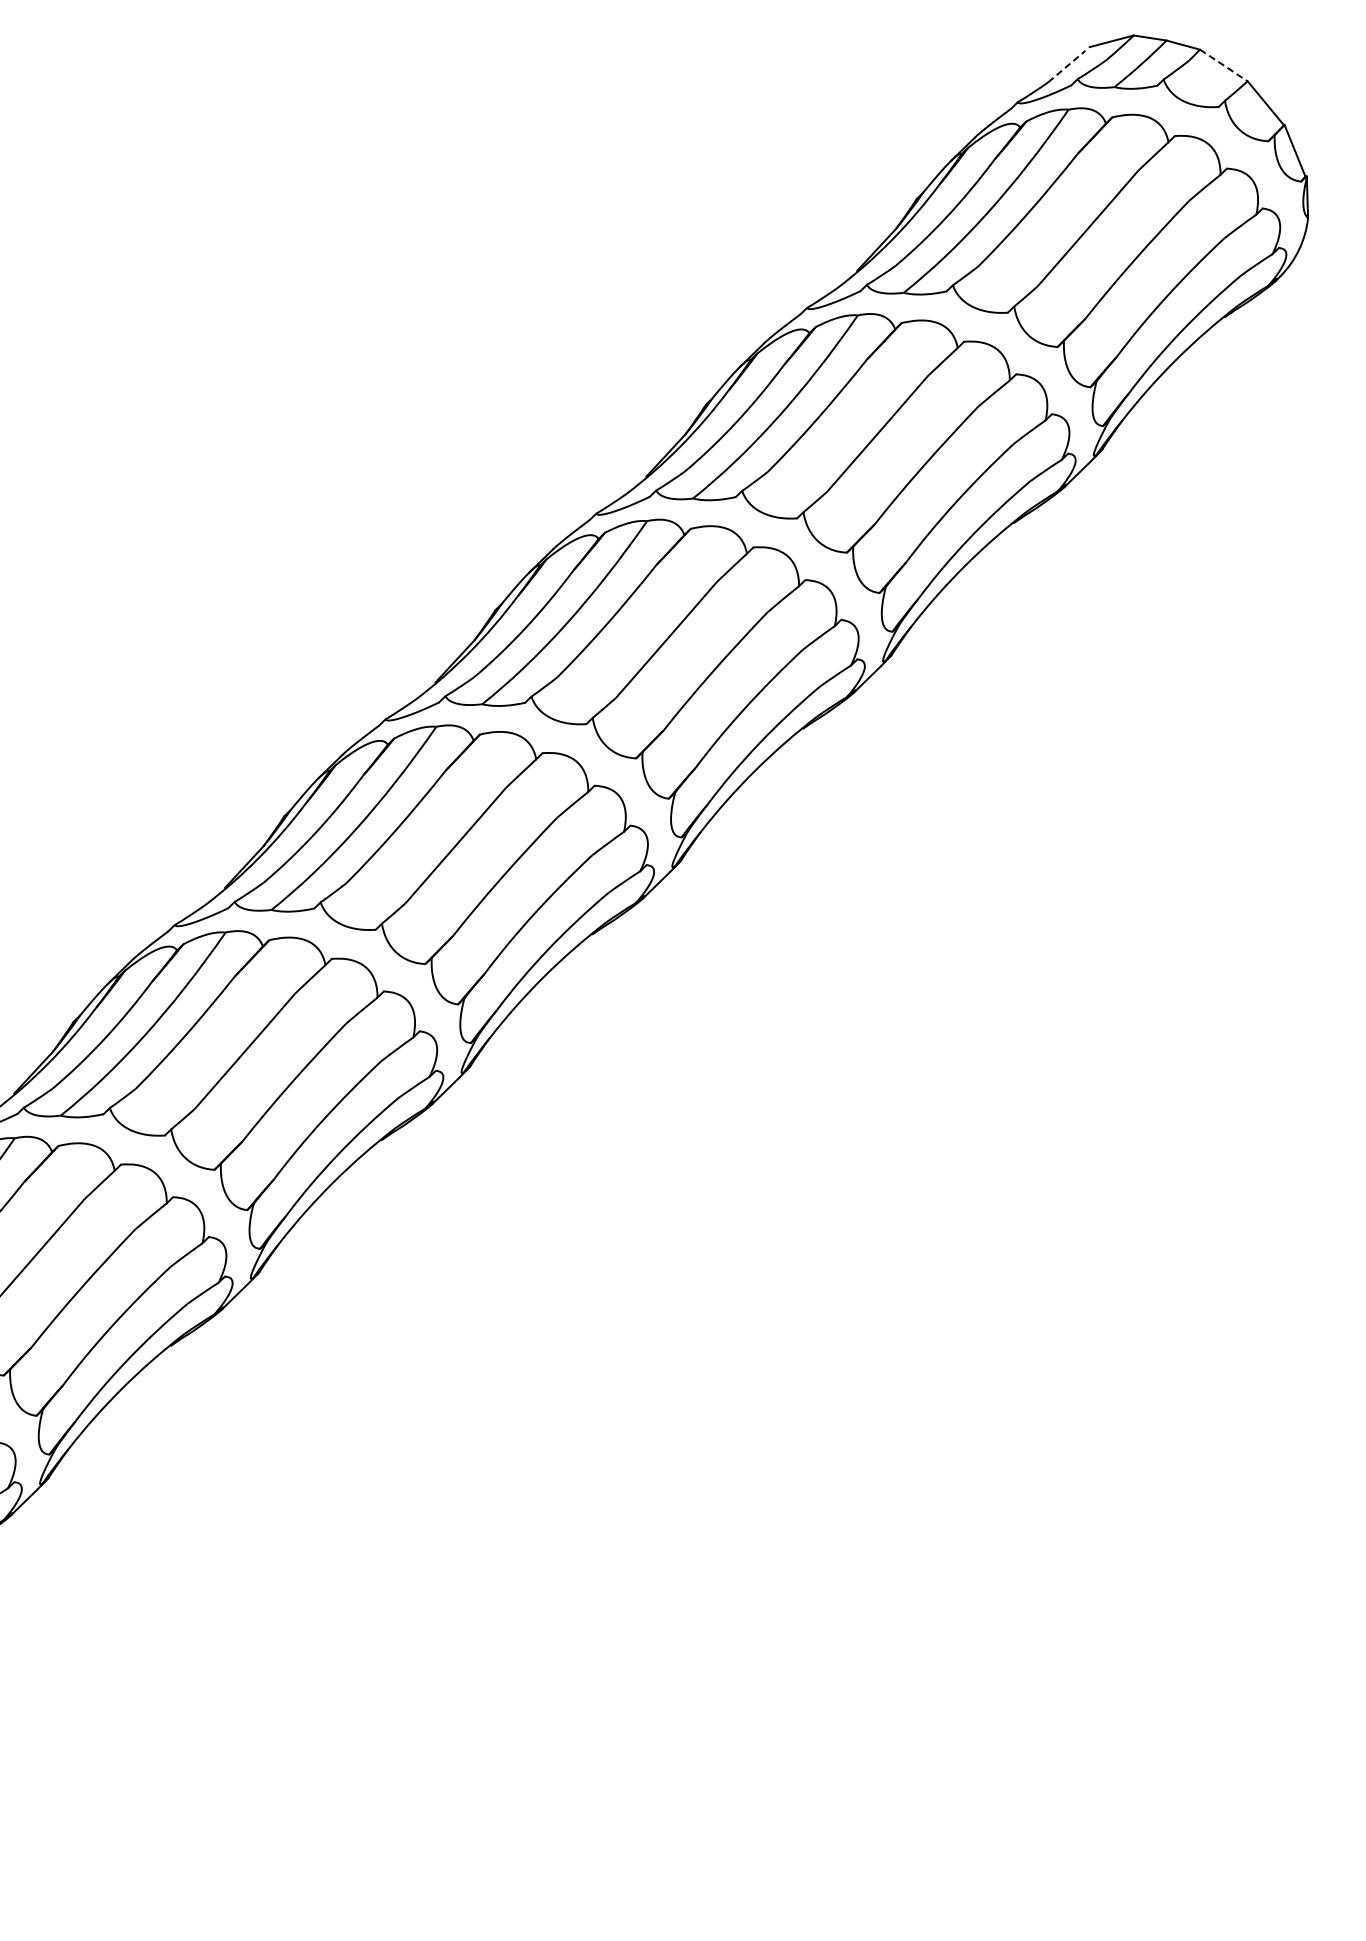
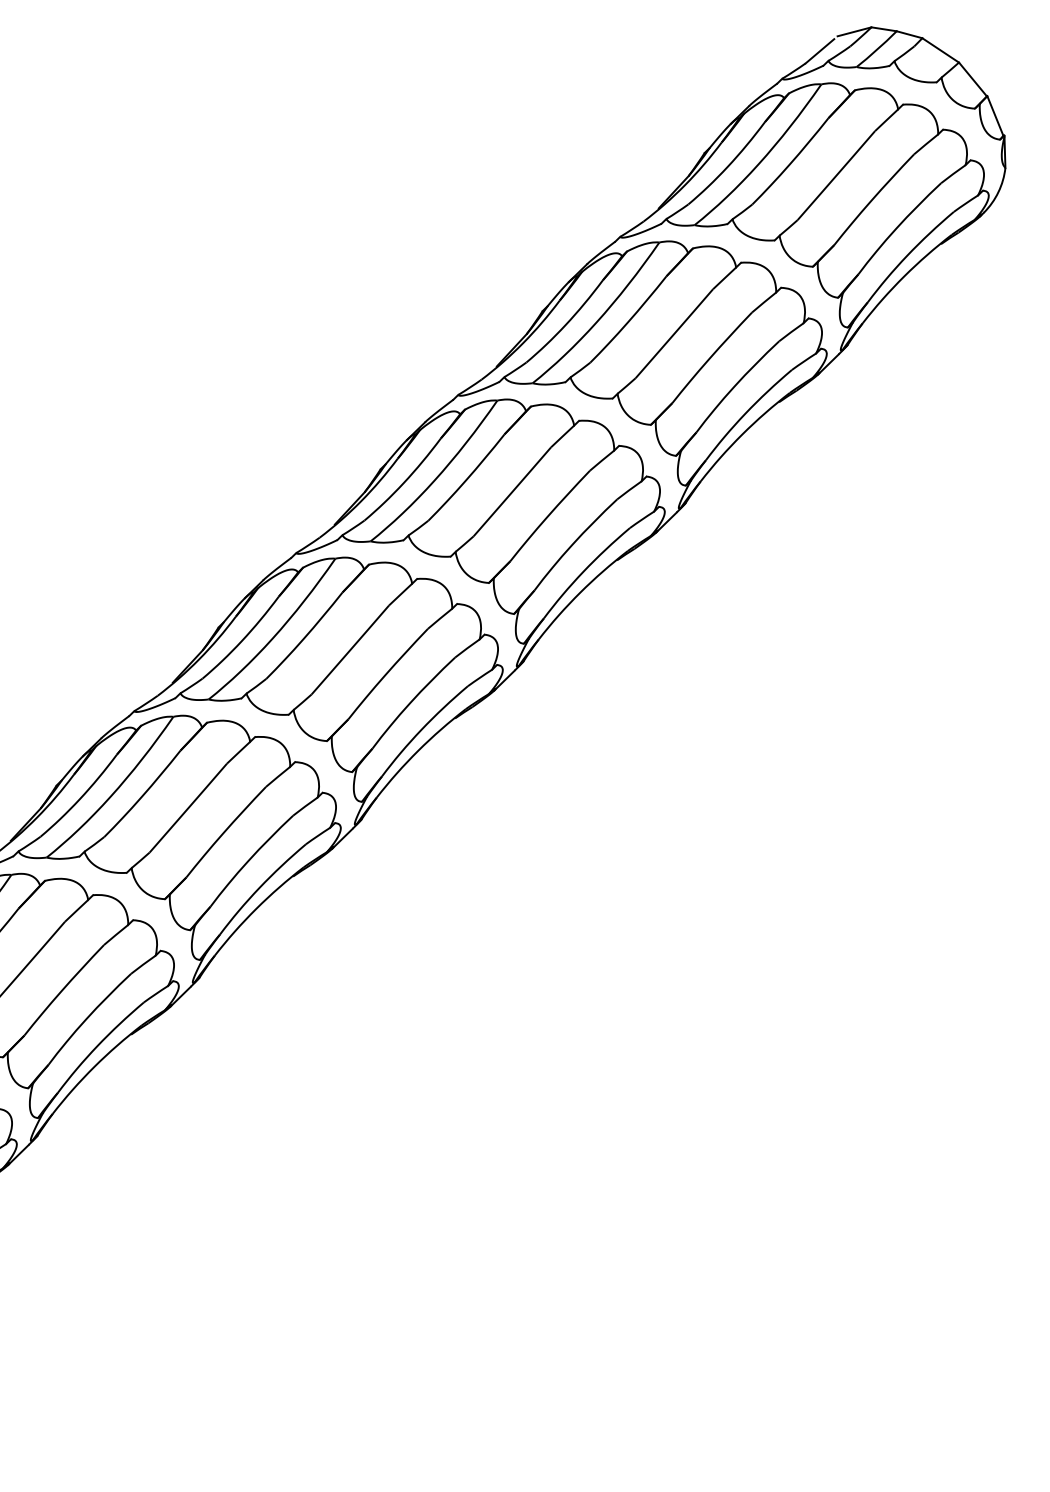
line: (1223, 65) -> (940, 50), dashed -> solid
line: (1067, 66) -> (820, 51), dashed -> solid

